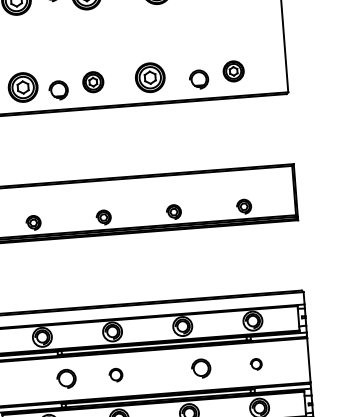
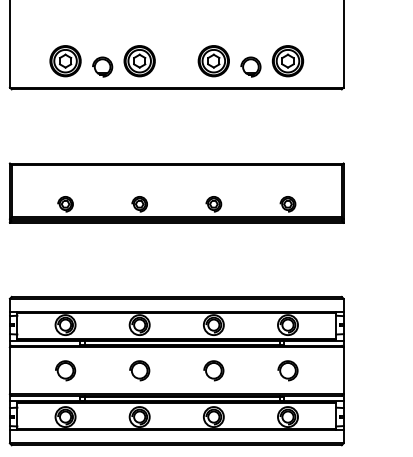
part: (233, 71) -> (287, 61), size x1.43
part: (149, 78) -> (213, 61), moved
part: (93, 82) -> (139, 61), size x1.43
part: (255, 364) -> (287, 370), size x1.67
part: (200, 368) -> (213, 370), moved
part: (115, 374) -> (139, 370), size x1.43
part: (66, 378) -> (65, 370), moved

